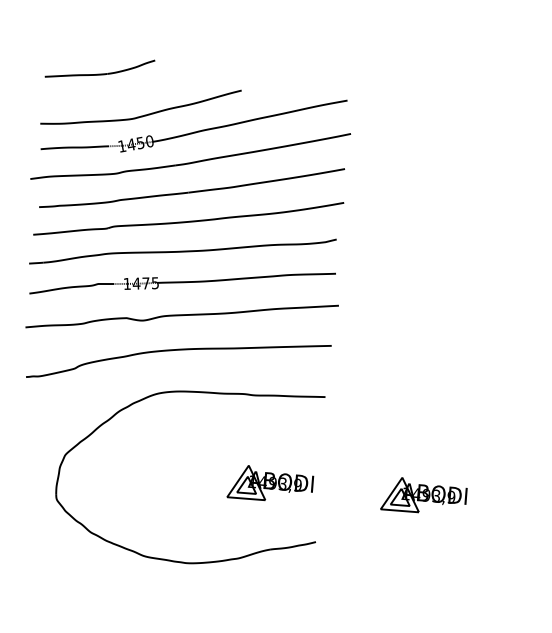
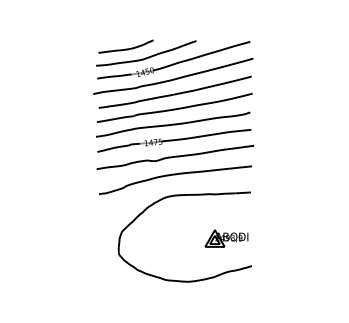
part: (98, 68) -> (125, 46), moved
part: (423, 496) -> (304, 238), removed

